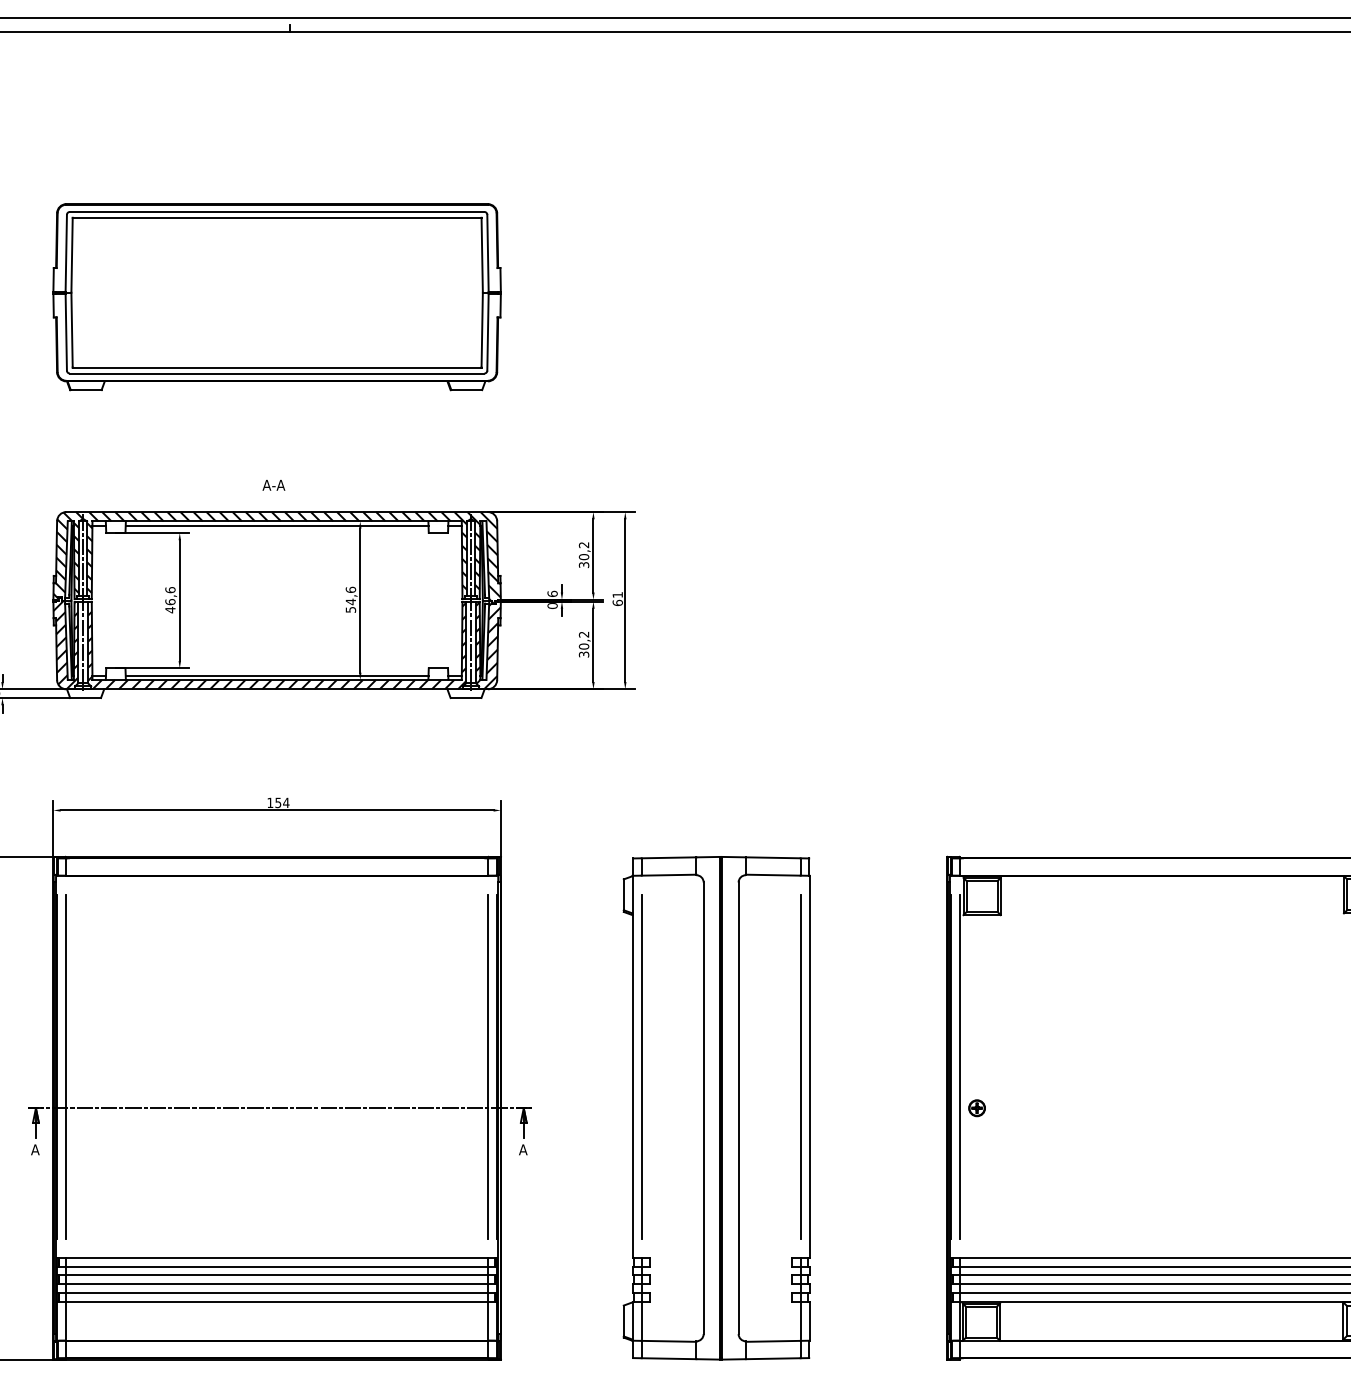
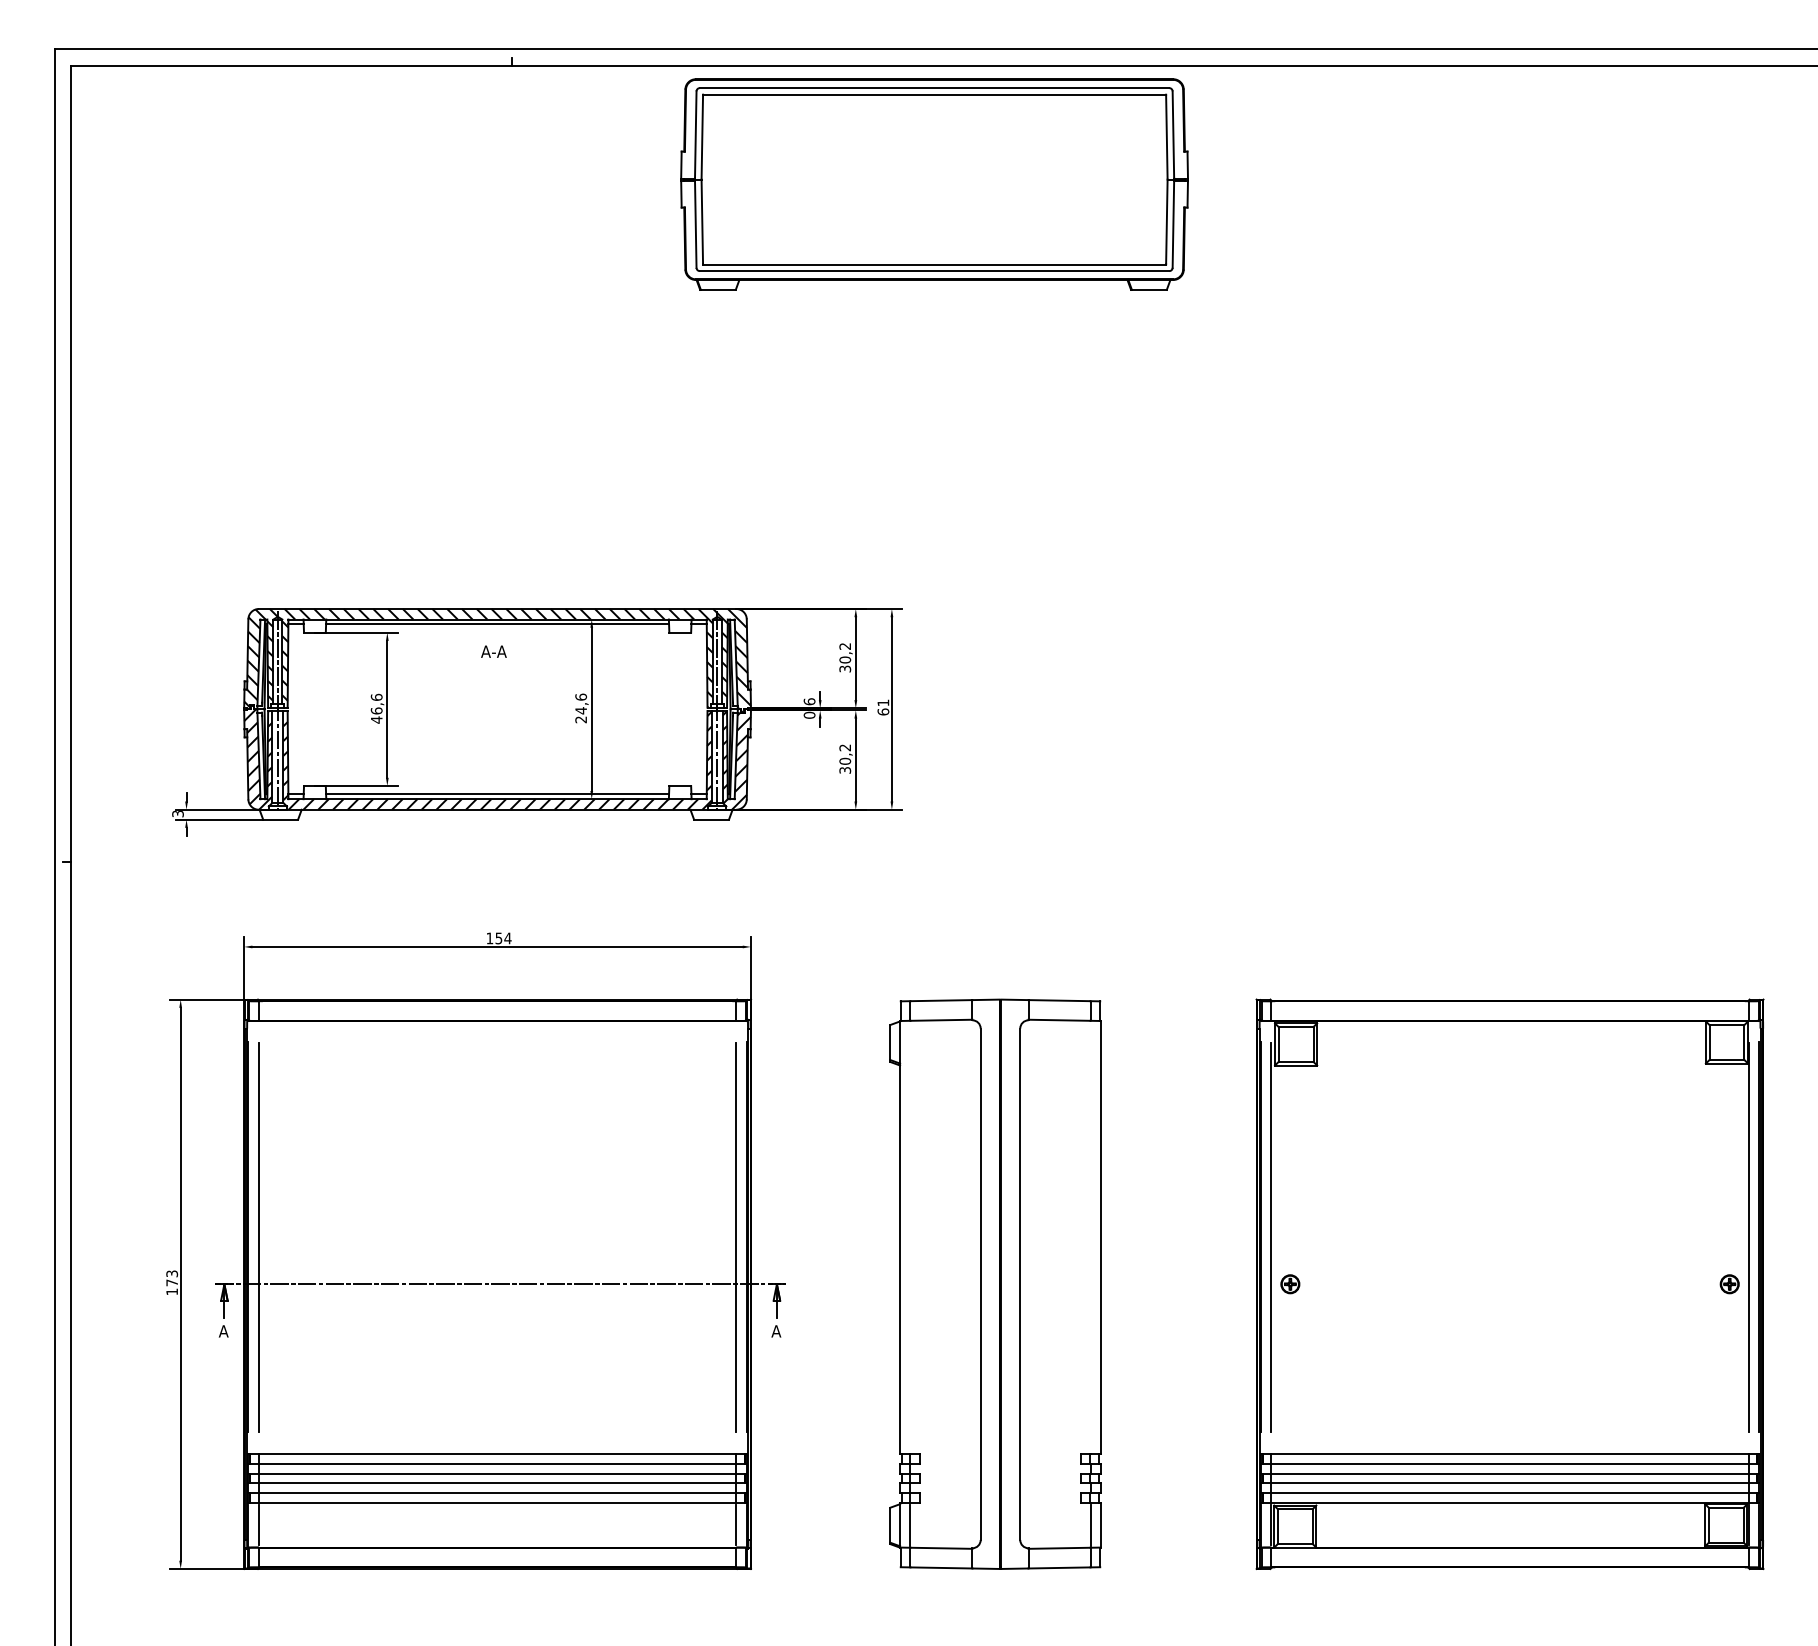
part: (277, 297) -> (934, 184), moved
text: (273, 485) -> (493, 651), moved
text: (351, 609) -> (581, 719), 54,6 -> 24,6
line: (641, 1066) -> (910, 1237), removed
line: (800, 1066) -> (1090, 1237), removed

